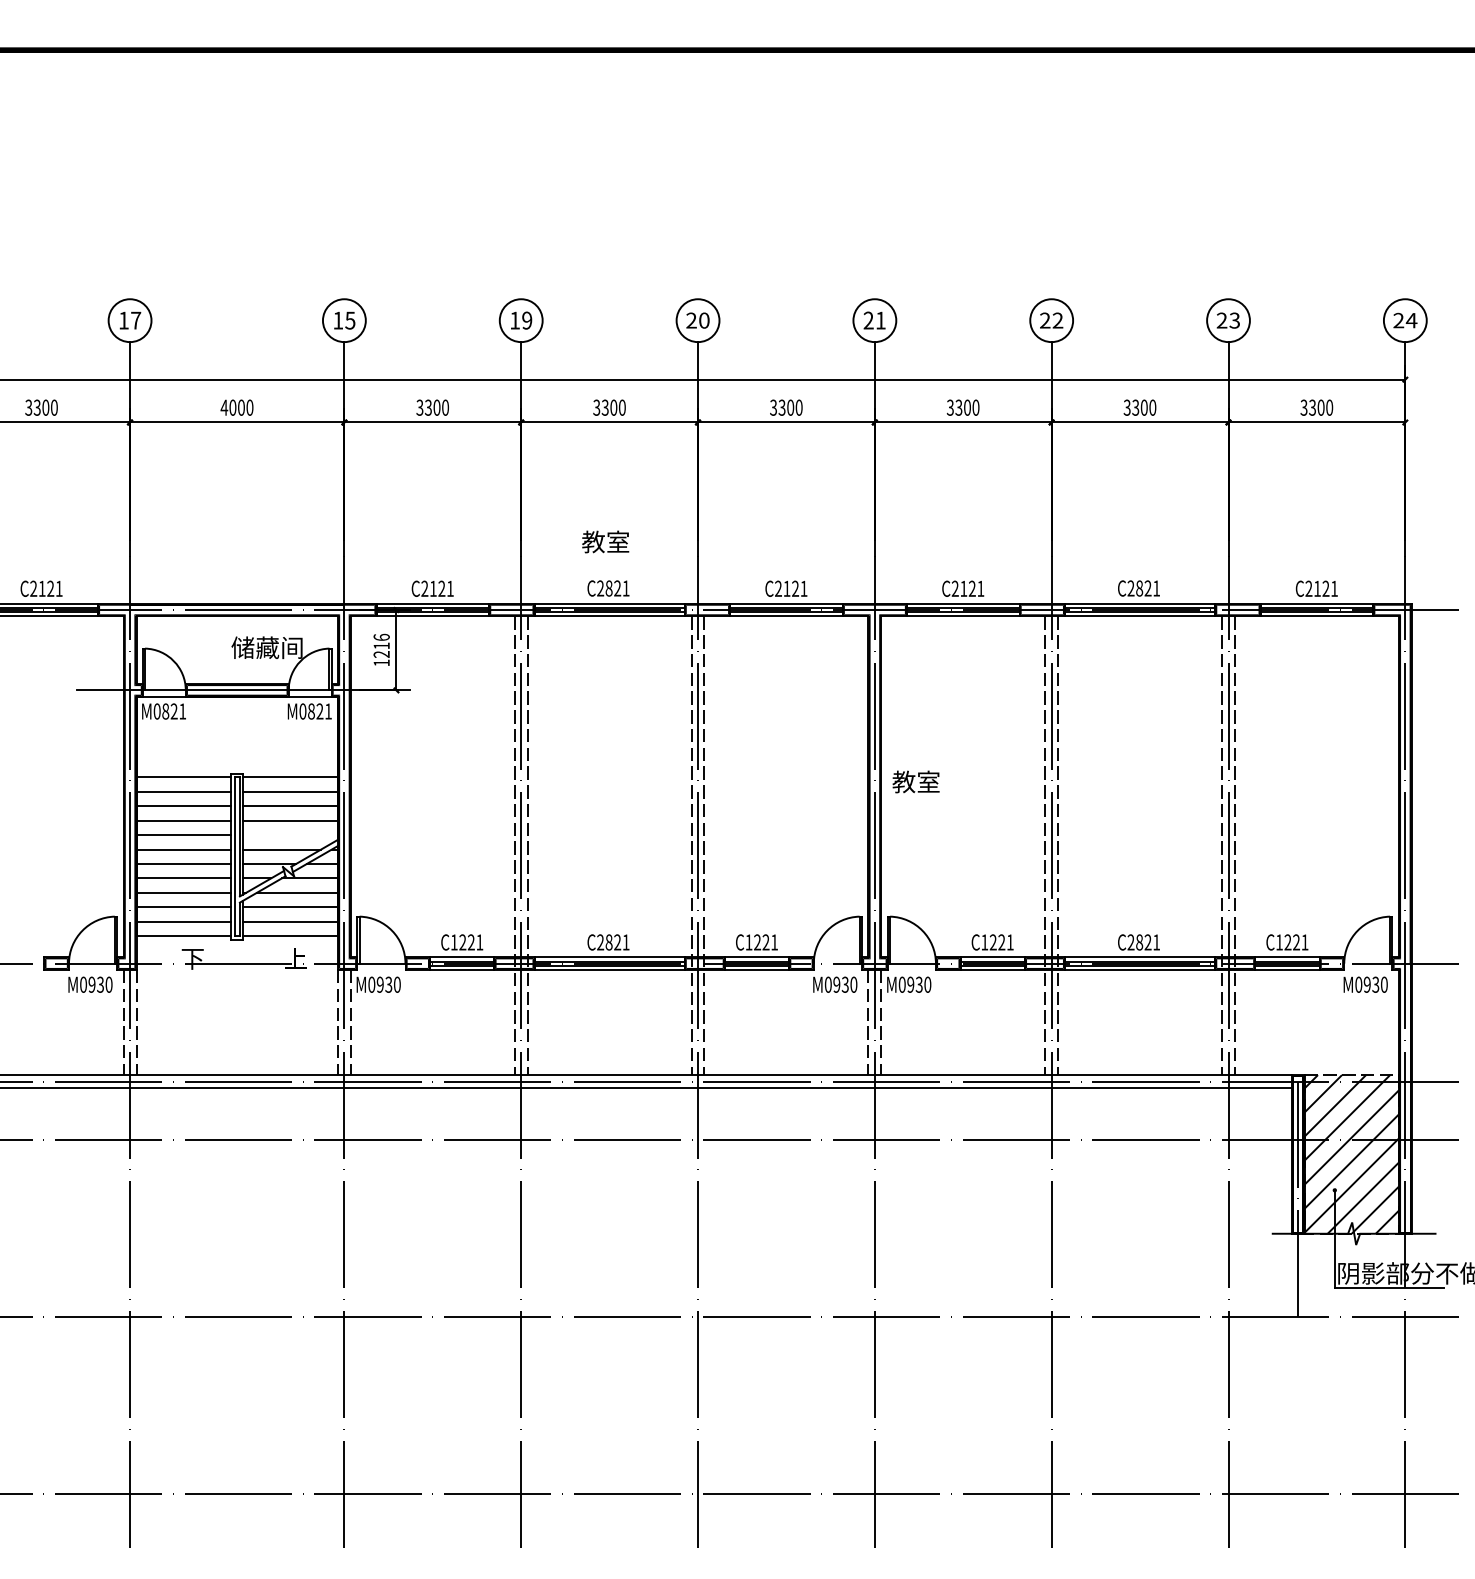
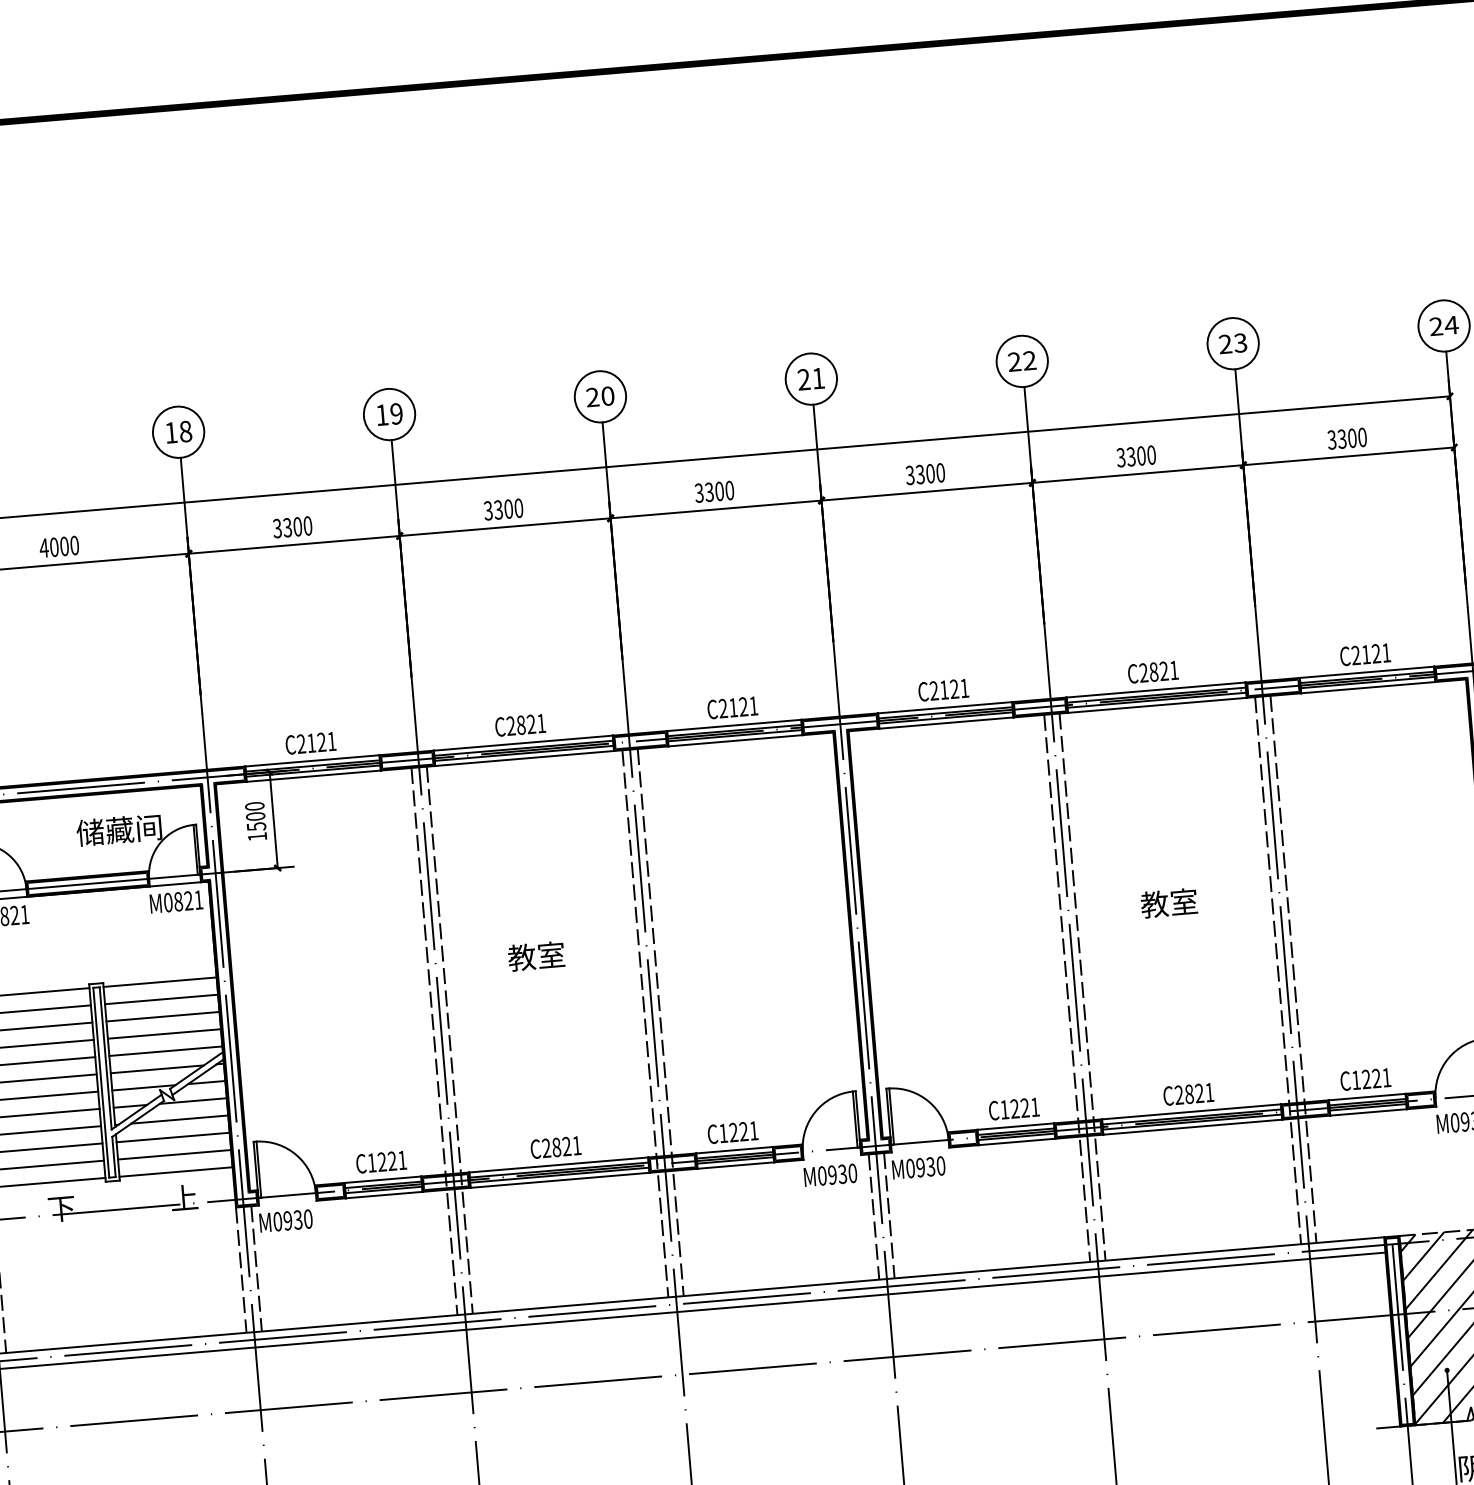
text: (350, 320) -> (185, 431), 15 -> 18
text: (605, 541) -> (536, 955), moved
text: (381, 645) -> (255, 816), 1216 -> 1500
text: (915, 781) -> (1168, 902), moved
line: (290, 835) -> (165, 1051), added

